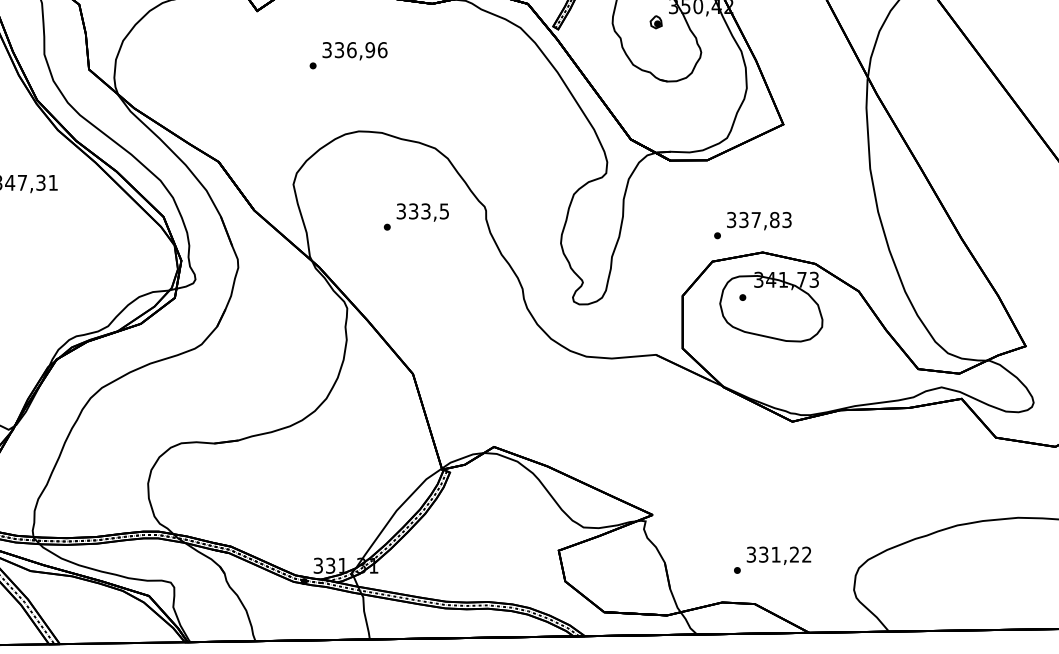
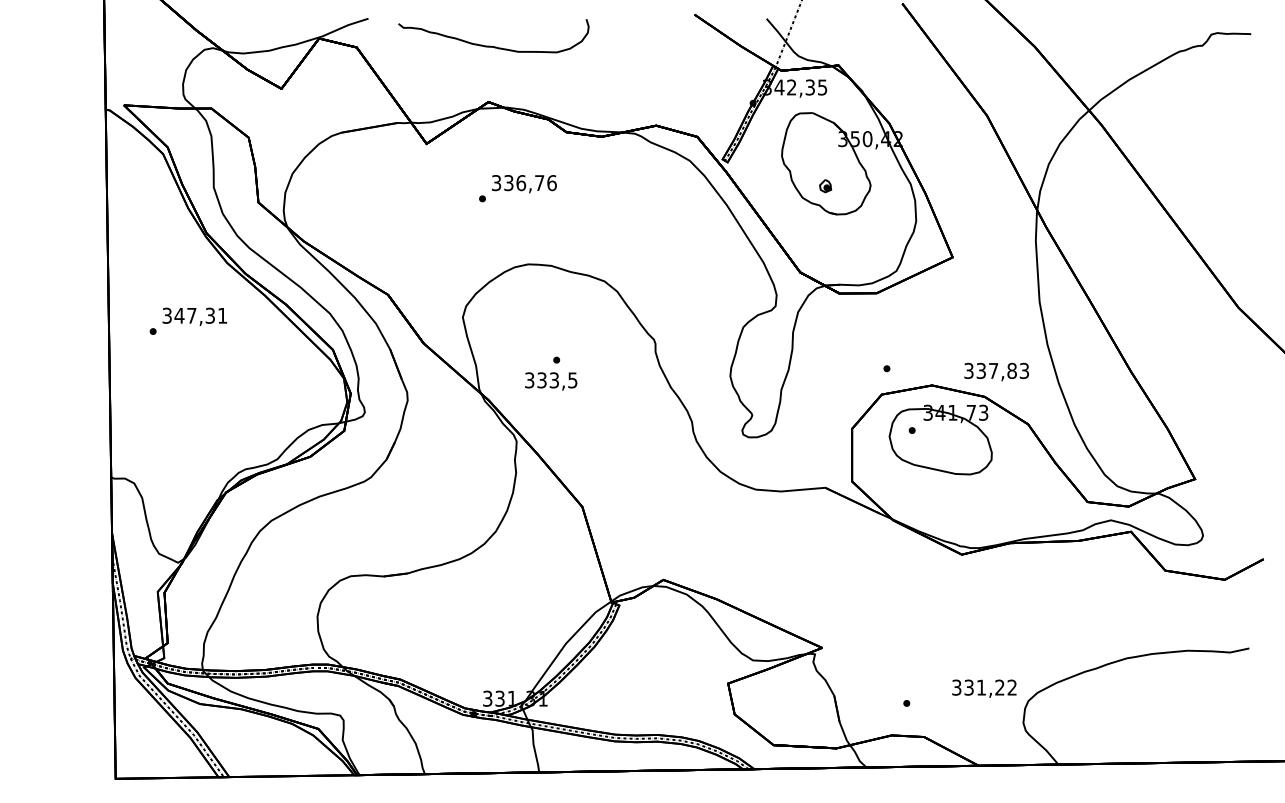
part: (656, 22) -> (825, 186), moved
text: (370, 50) -> (539, 183), 336,96 -> 336,76
text: (423, 212) -> (551, 381), moved
text: (759, 220) -> (996, 371), moved
text: (779, 555) -> (984, 688), moved

